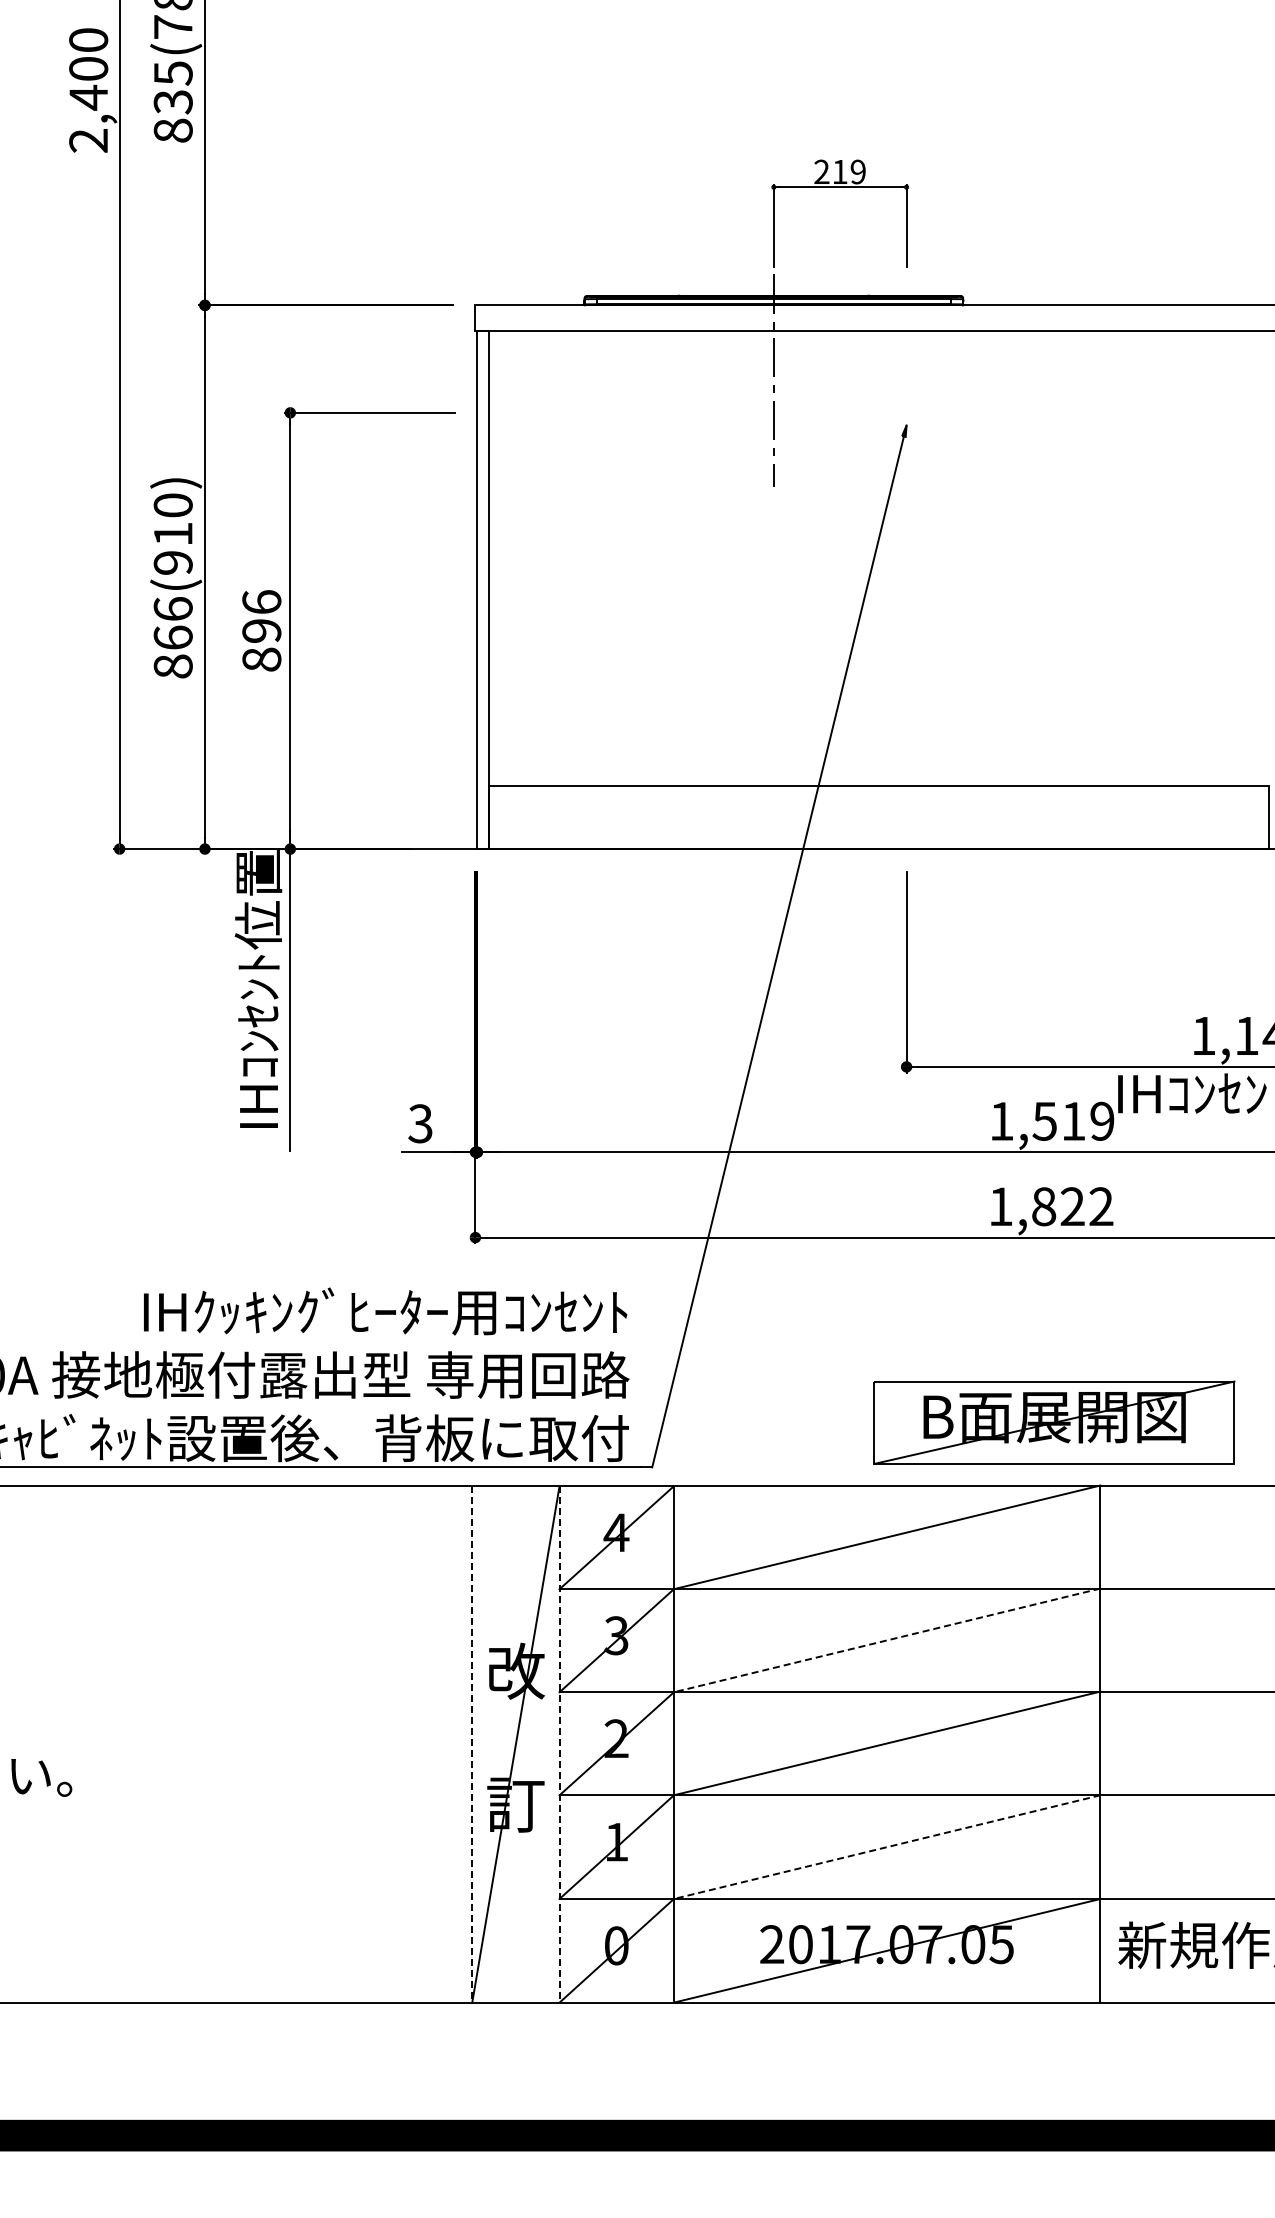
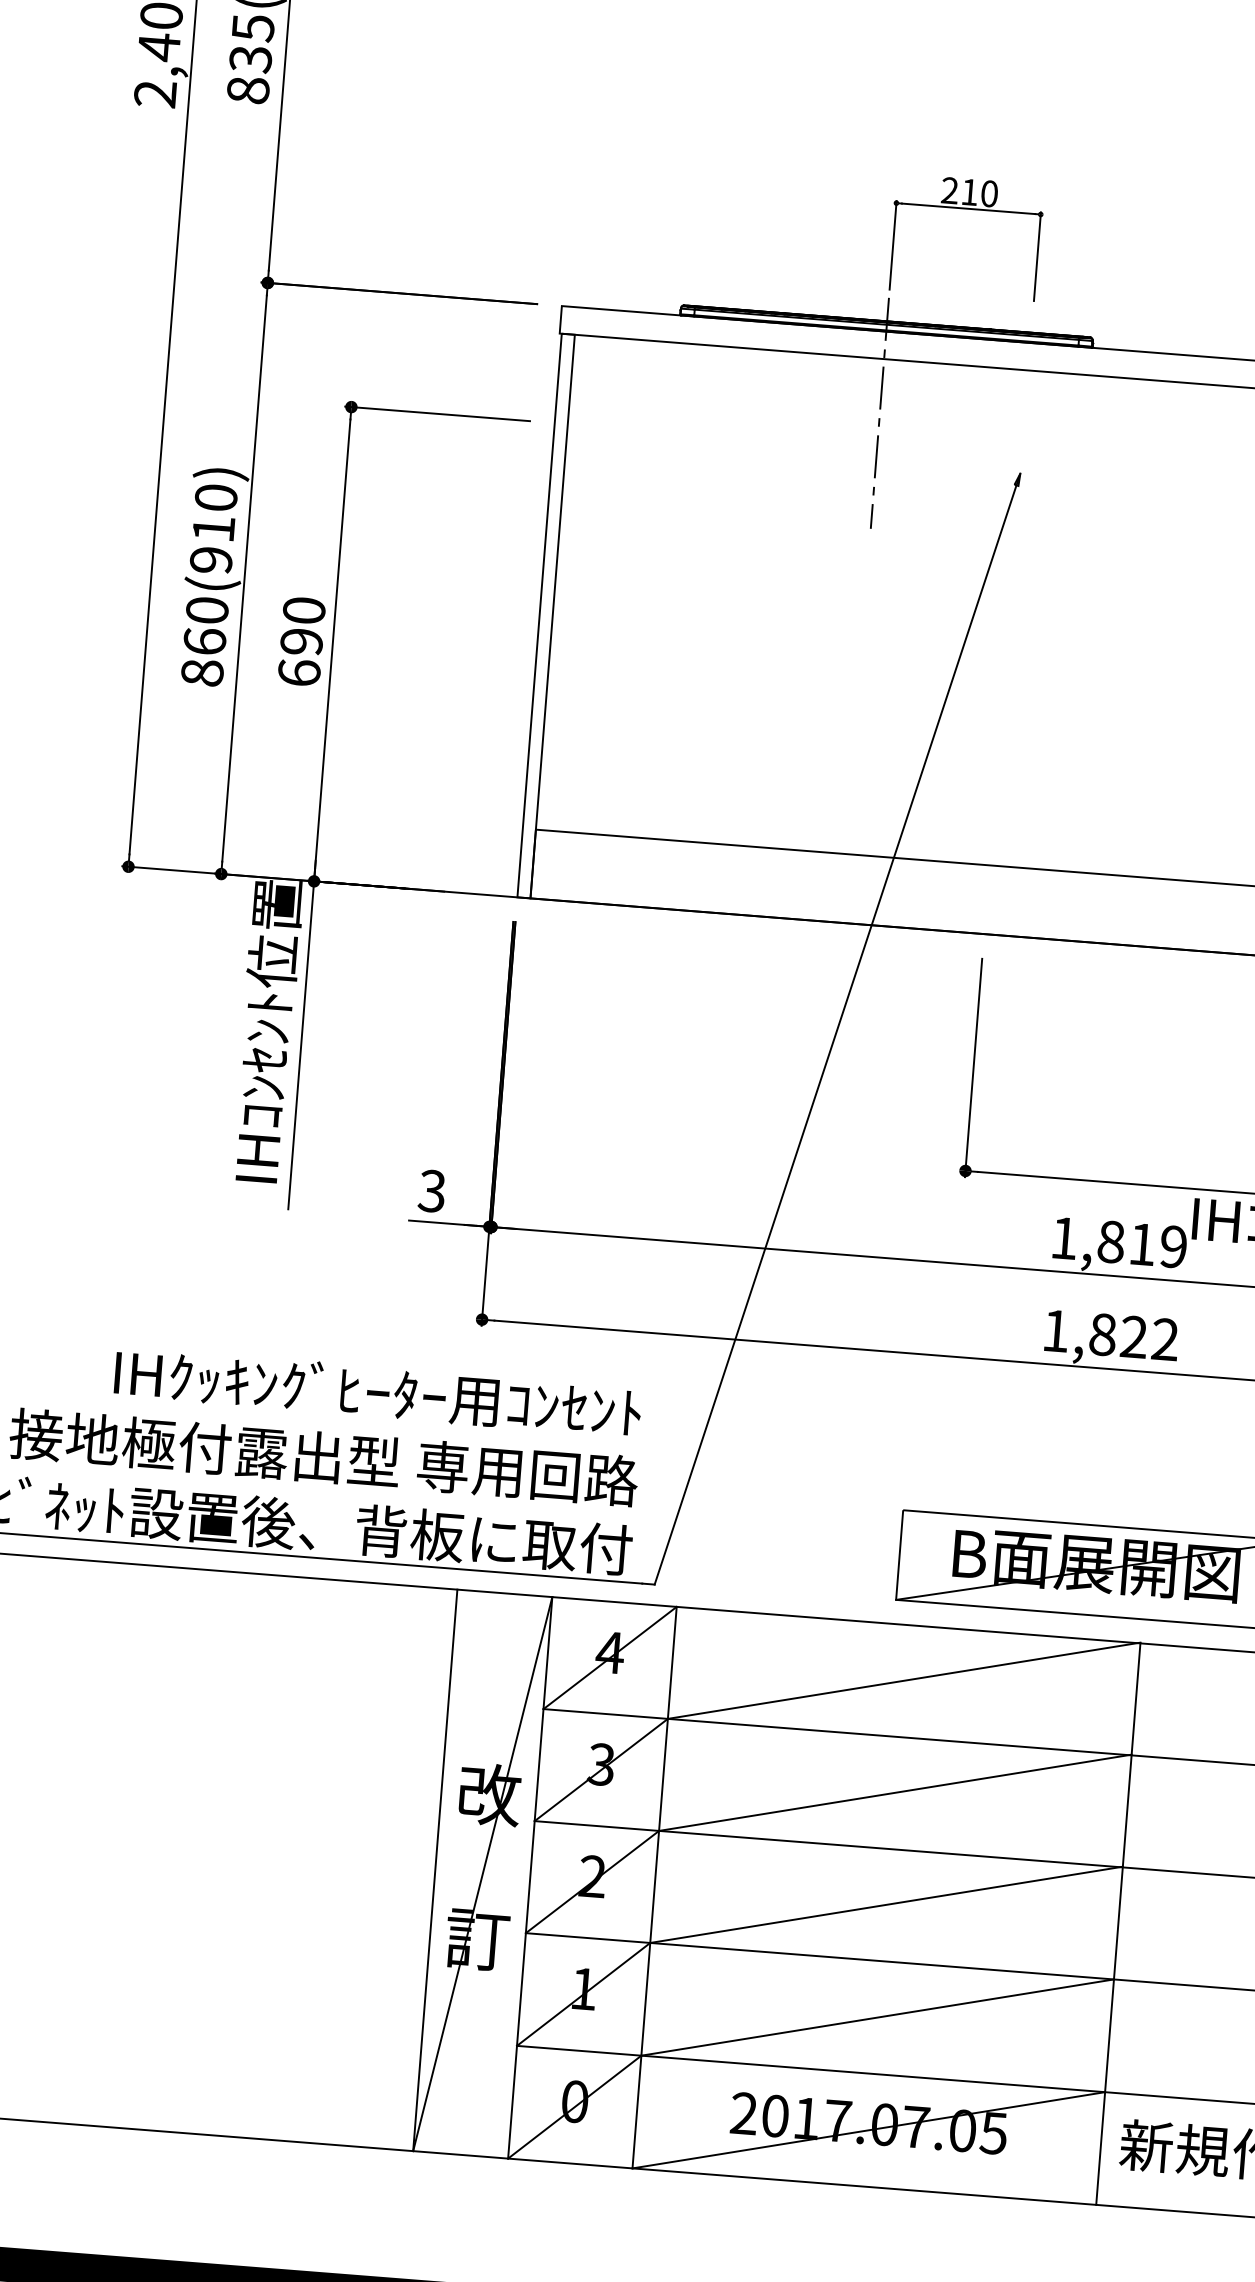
text: (857, 171) -> (988, 193), 219 -> 210
text: (172, 608) -> (206, 609), 866(910) -> 860(910)
text: (261, 630) -> (301, 641), 896 -> 690
text: (1044, 1120) -> (1110, 1241), 1,519 -> 1,819
line: (886, 1640) -> (894, 1792), dashed -> solid
line: (472, 1744) -> (435, 1870), dashed -> solid
line: (559, 1744) -> (530, 1877), dashed -> solid
line: (886, 1847) -> (876, 2017), dashed -> solid

